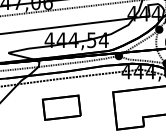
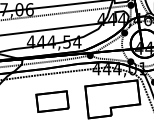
part: (61, 107) -> (52, 101), moved

